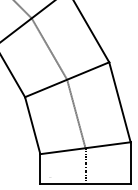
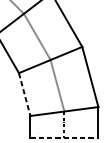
line: (32, 126) -> (24, 95), solid -> dashed
line: (86, 183) -> (65, 138), solid -> dashed

